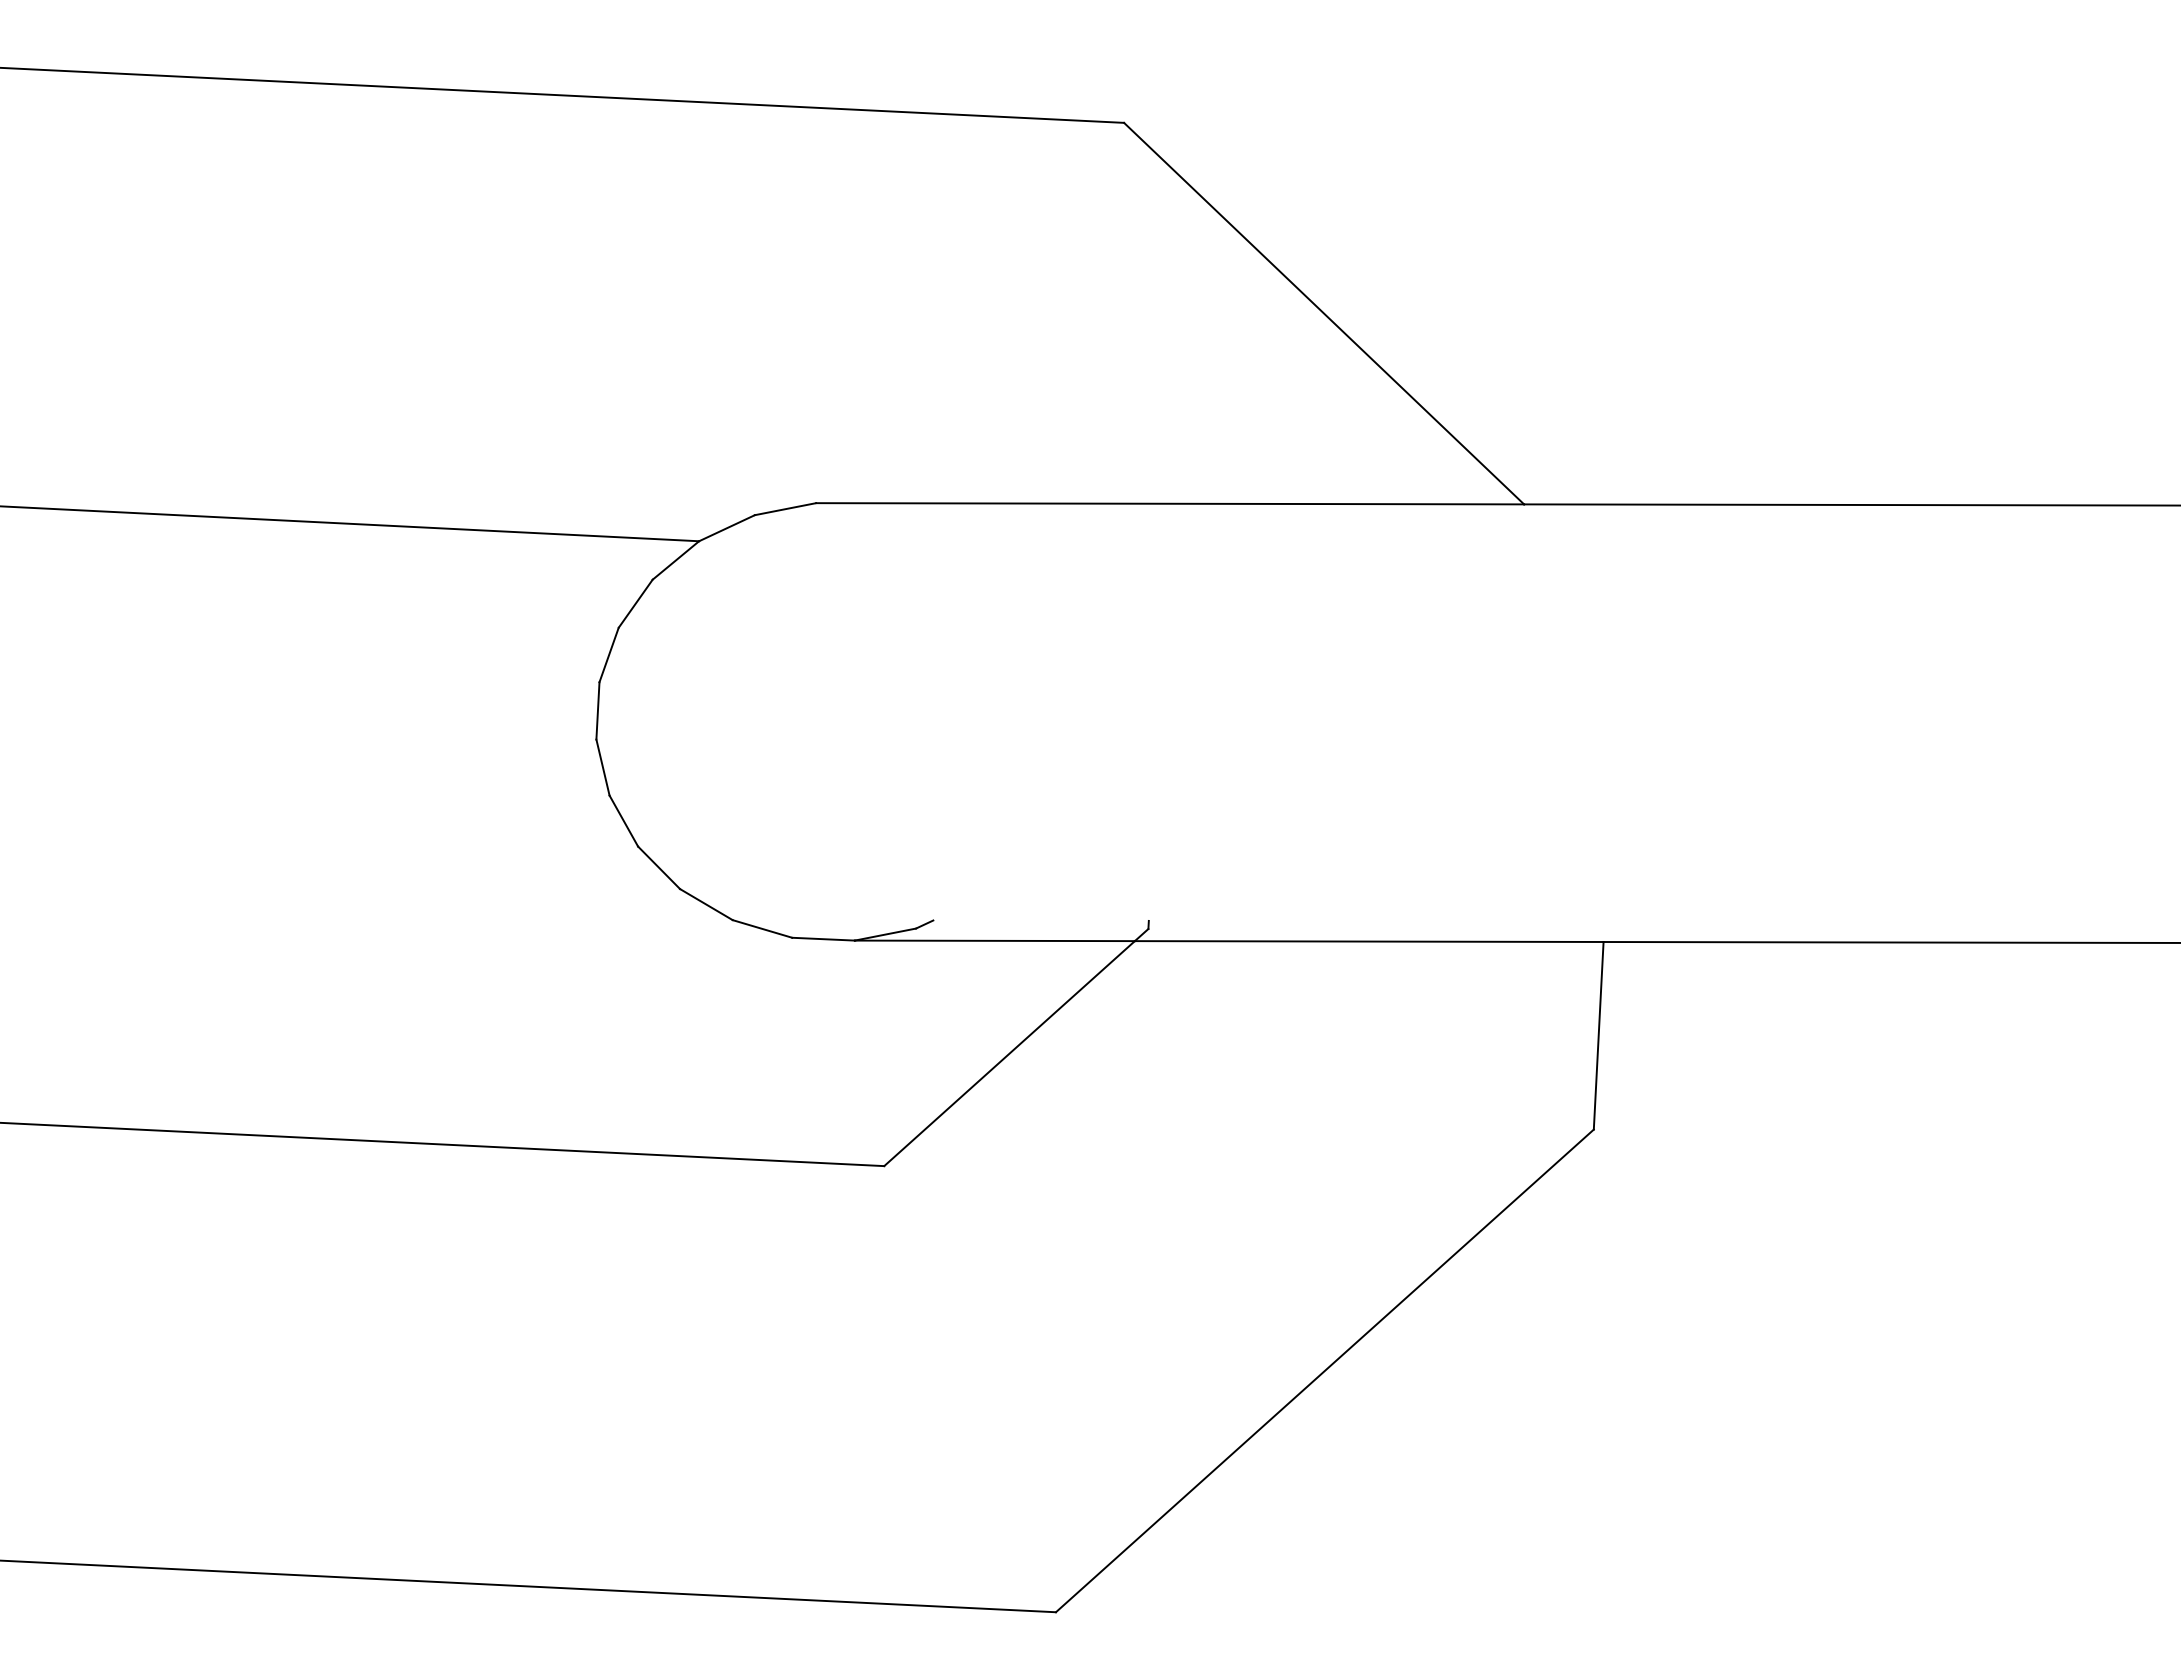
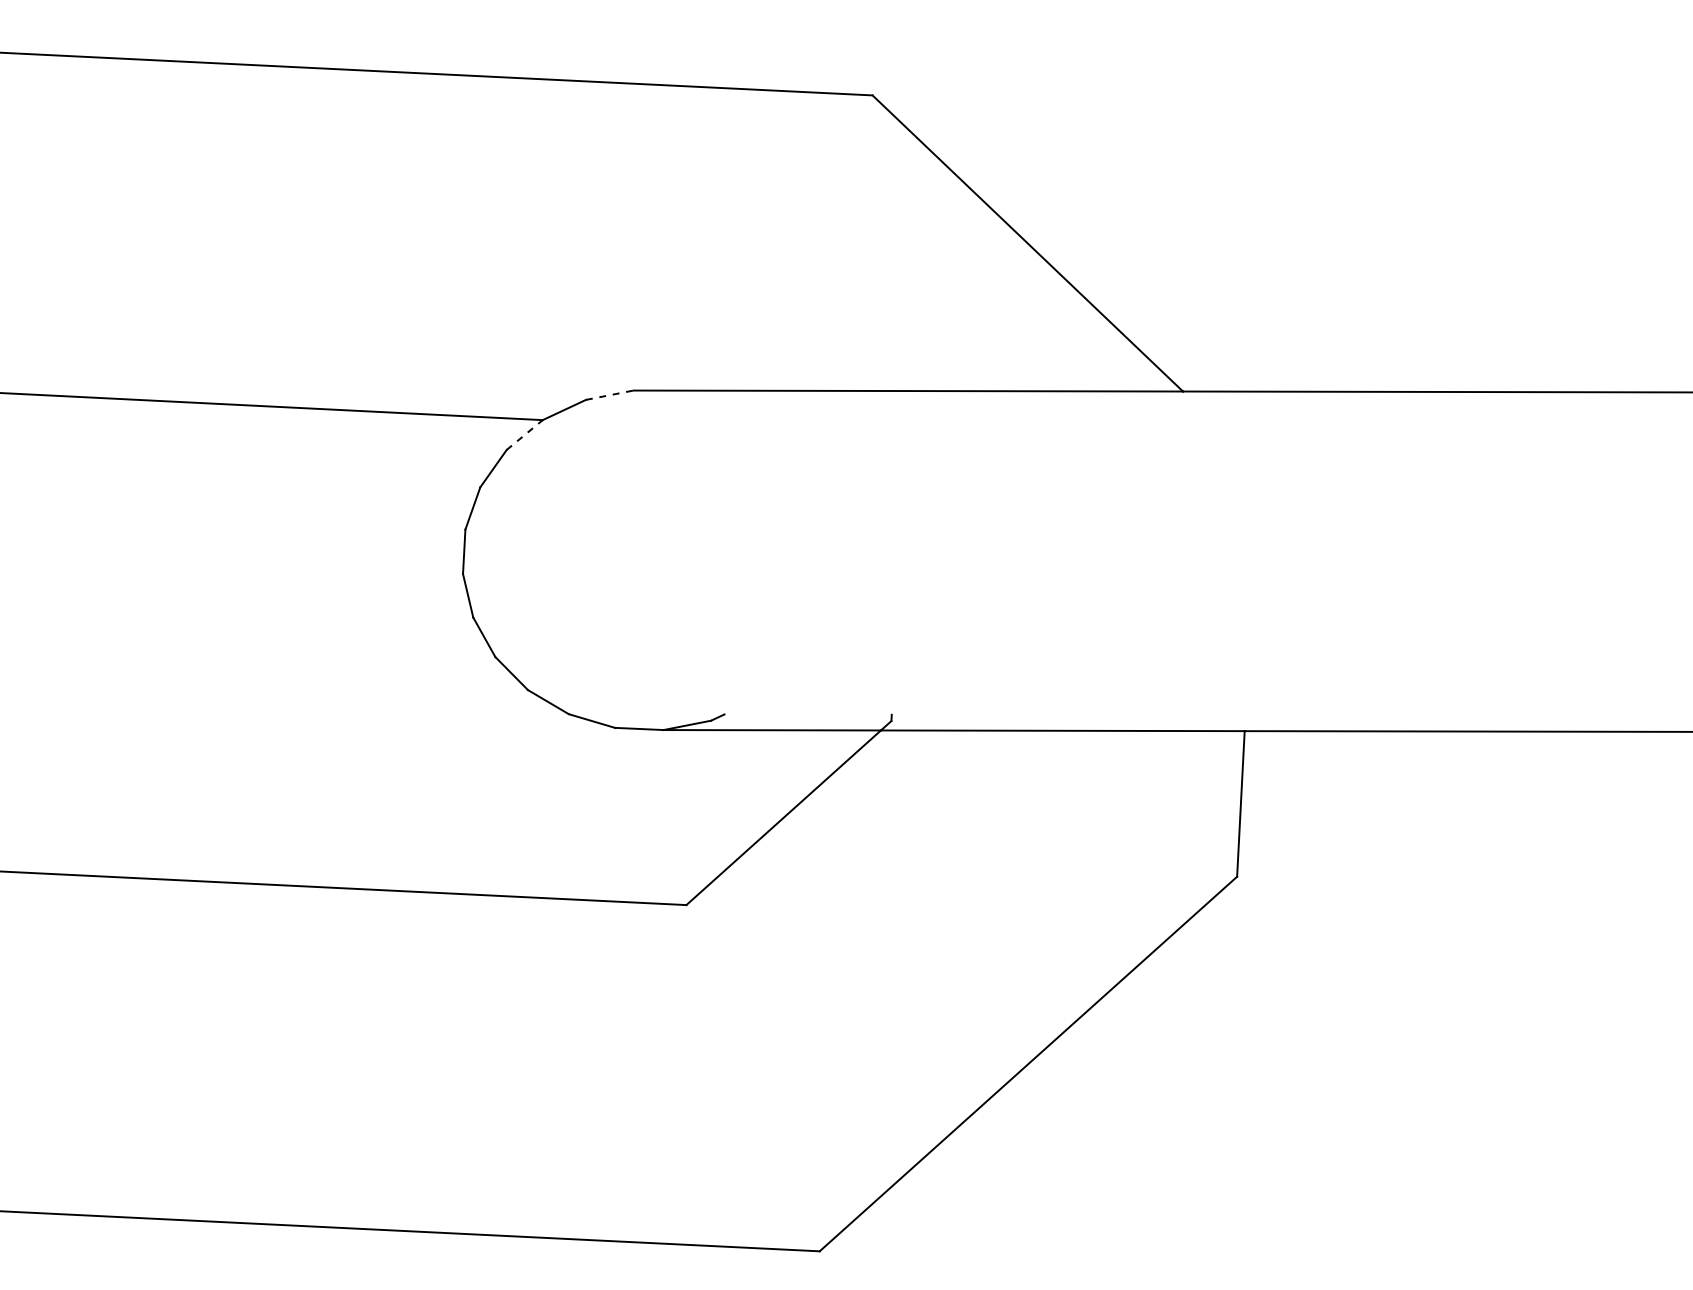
line: (785, 509) -> (609, 395), solid -> dashed
line: (676, 560) -> (525, 435), solid -> dashed

